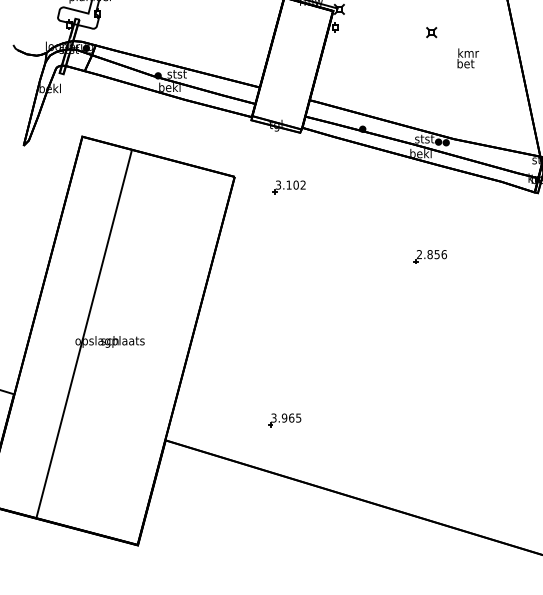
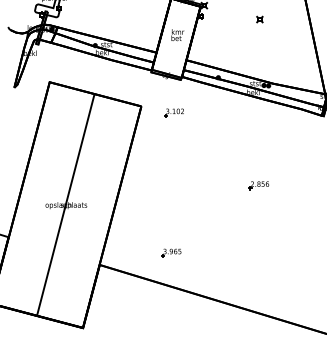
text: (467, 59) -> (177, 35), moved
part: (429, 256) -> (258, 185), moved
line: (83, 333) -> (65, 204), moved

